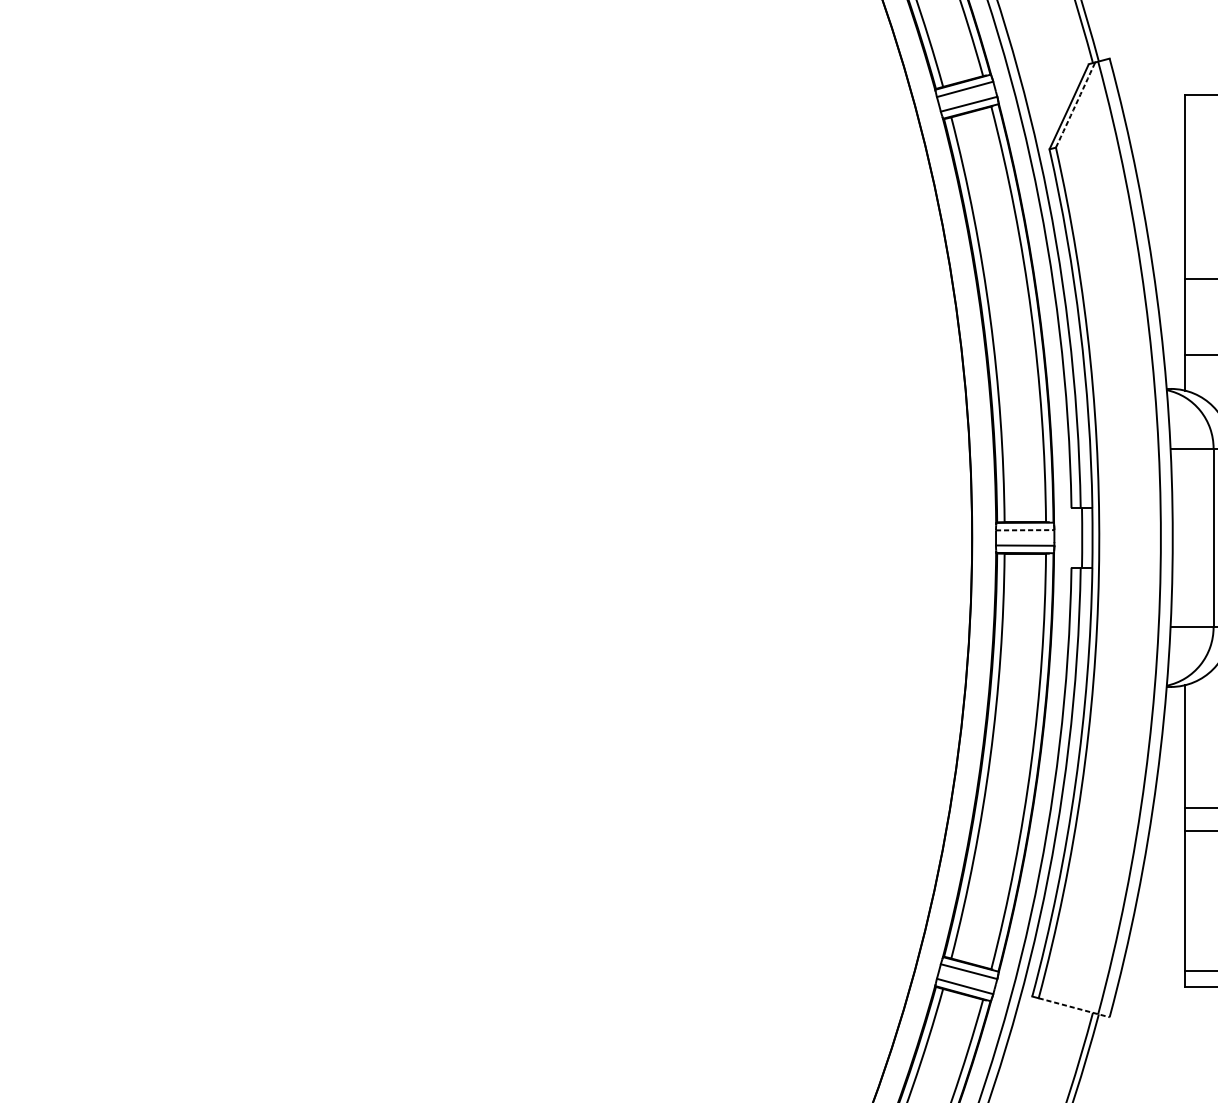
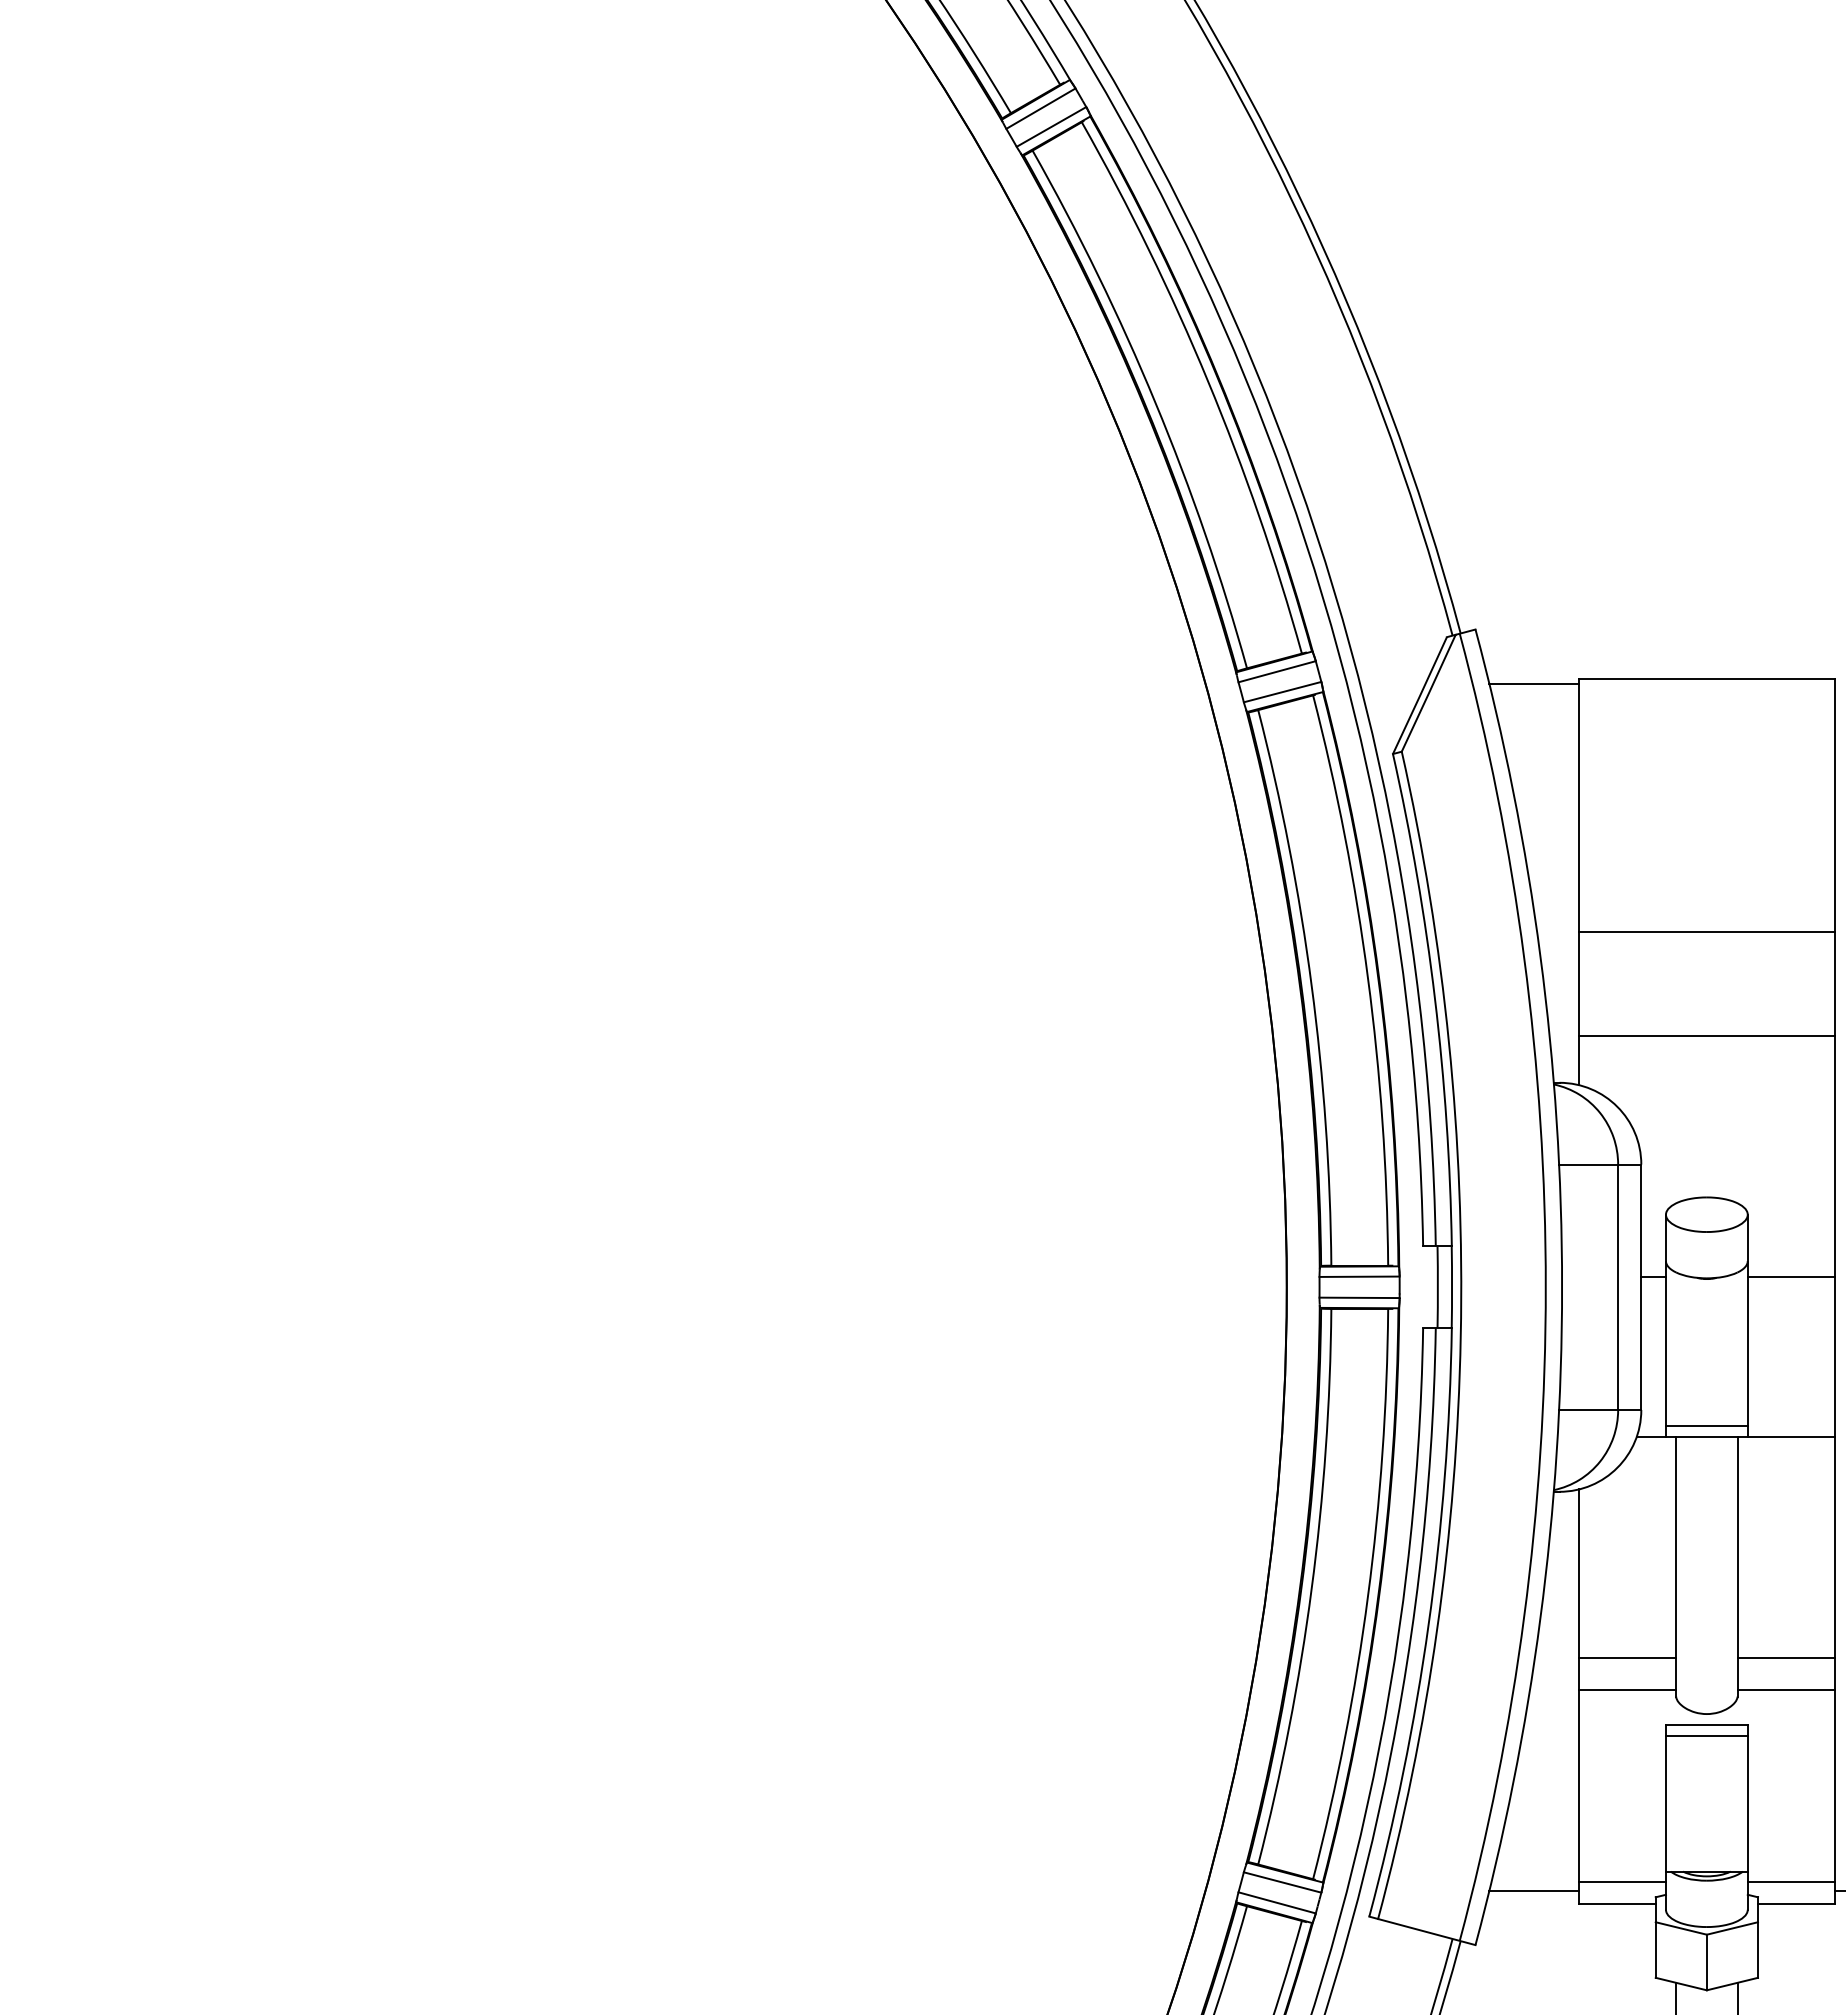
line: (1152, 98) -> (1534, 684), added
arc: (1075, 105) -> (1428, 693), dashed -> solid
line: (1025, 530) -> (1360, 1276), dashed -> solid
line: (1152, 977) -> (1534, 1890), added
line: (1074, 1008) -> (1427, 1932), dashed -> solid

